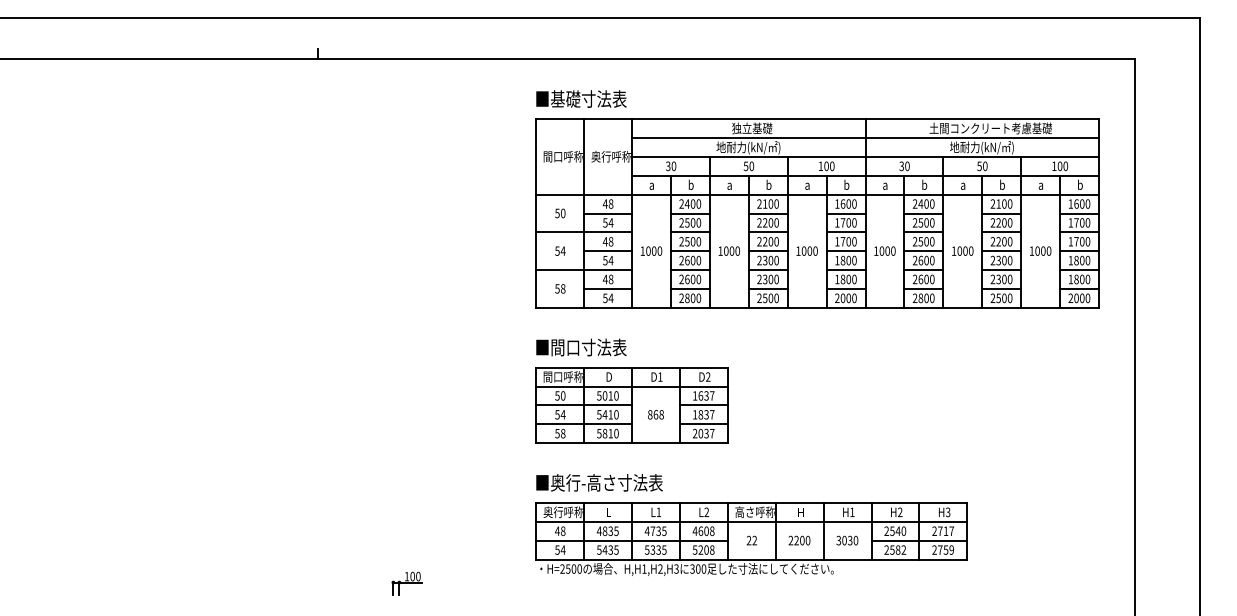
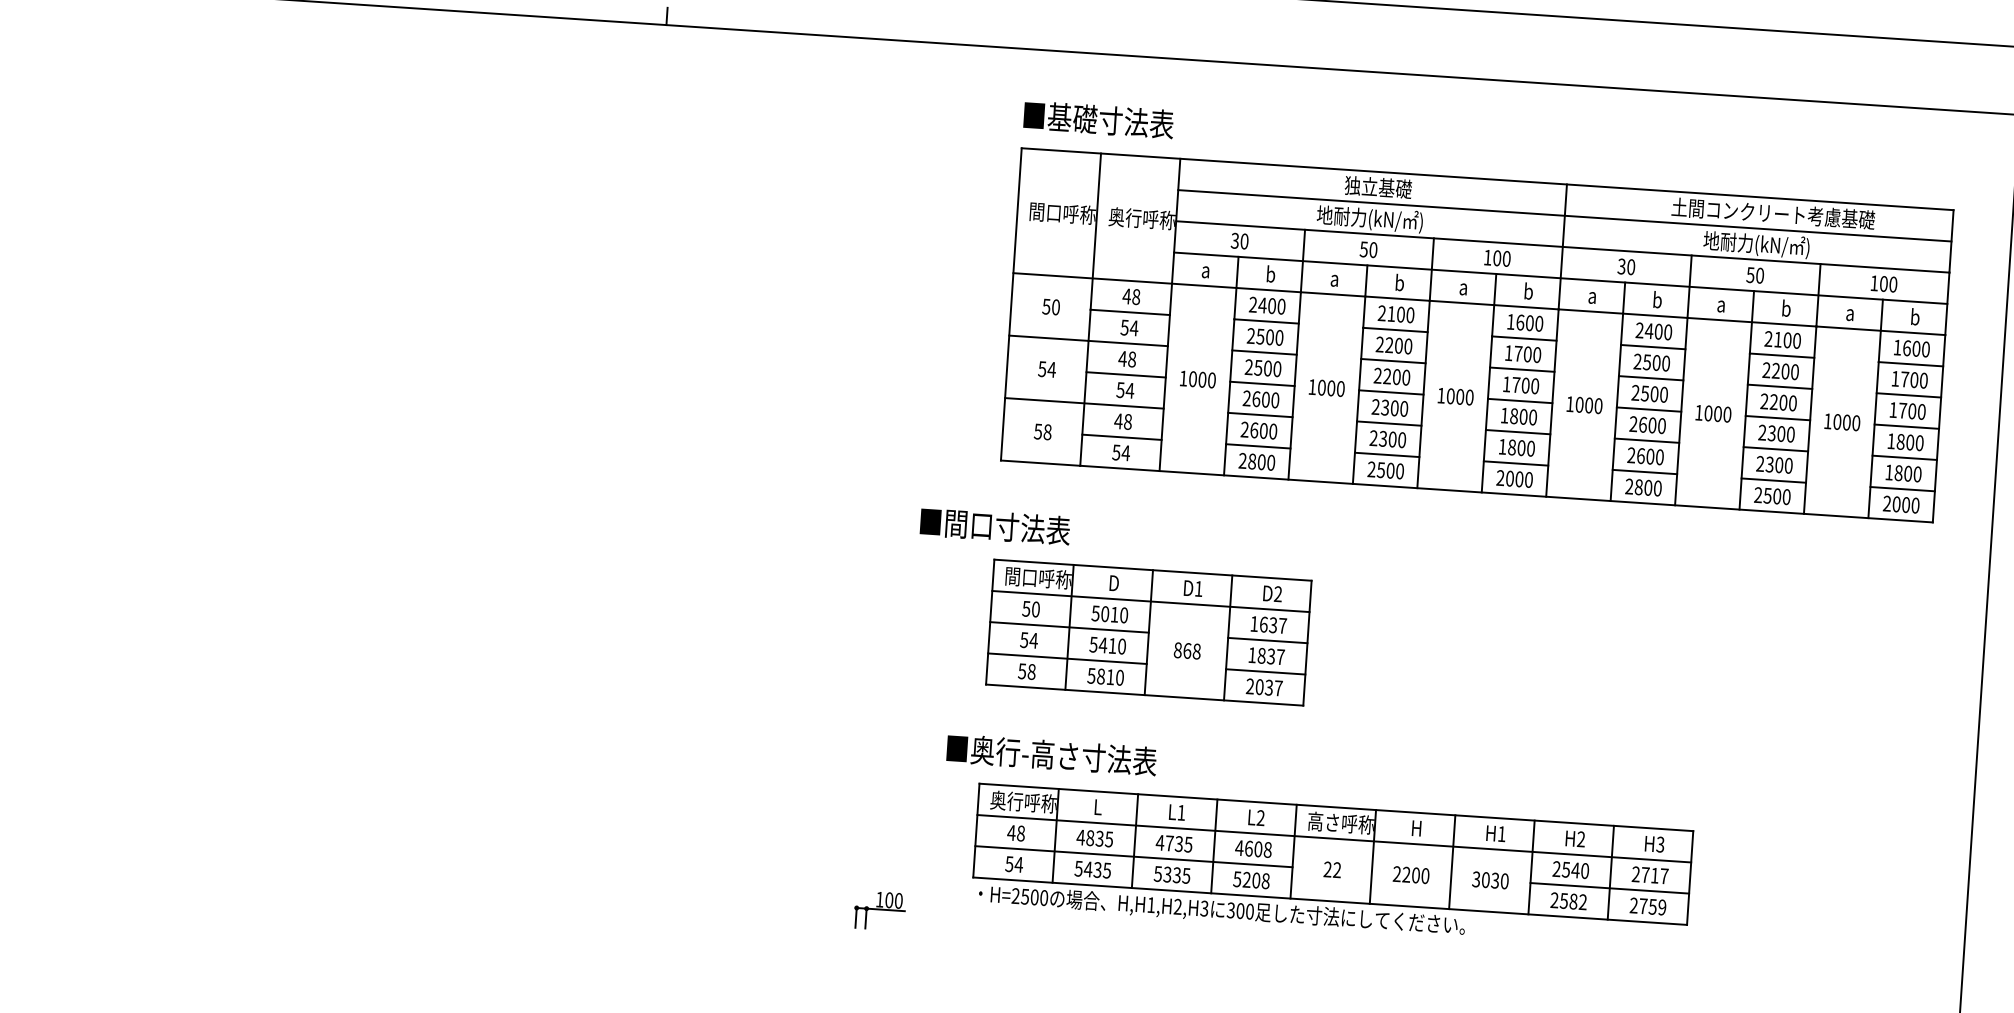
text: (581, 347) -> (995, 526), moved
text: (599, 482) -> (1051, 754), moved
part: (406, 583) -> (878, 911), moved

